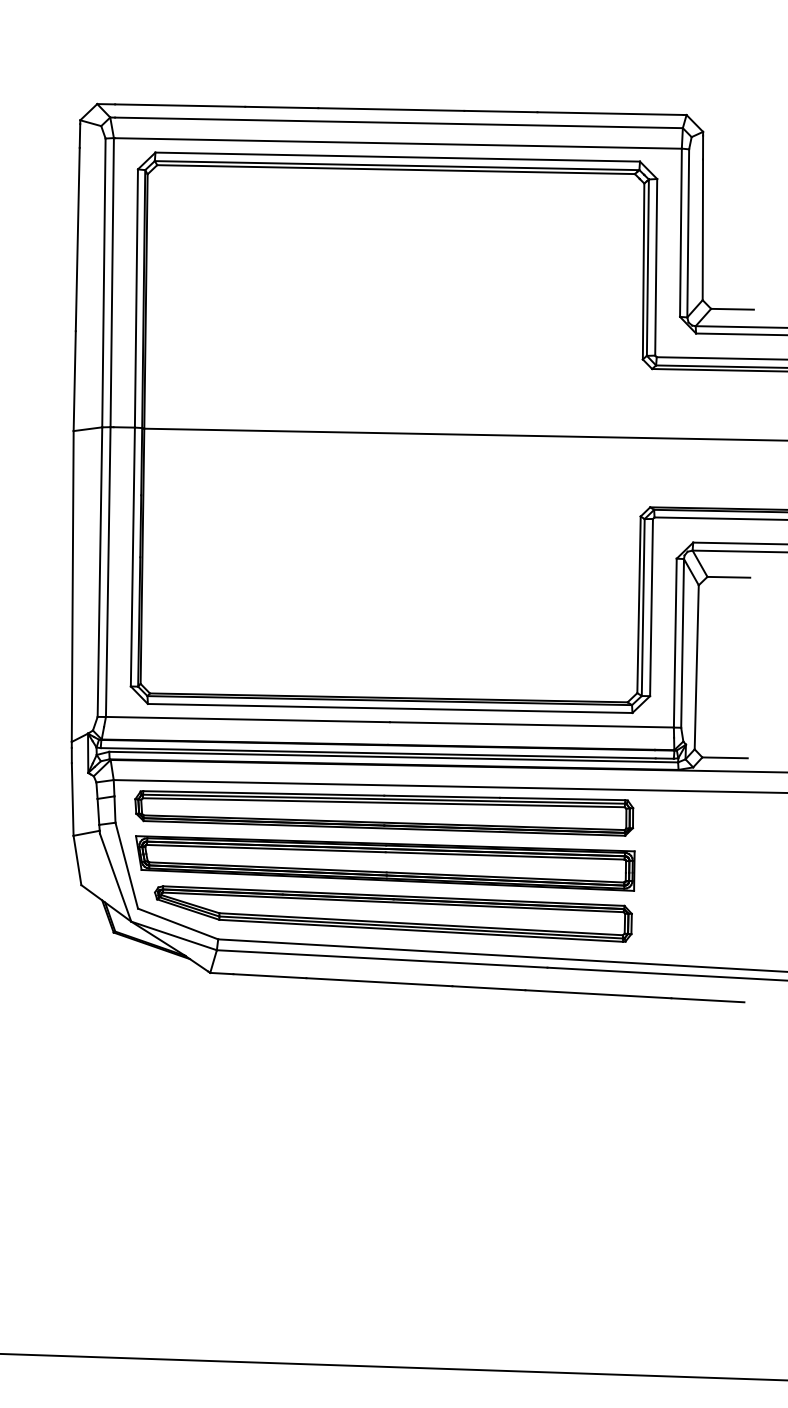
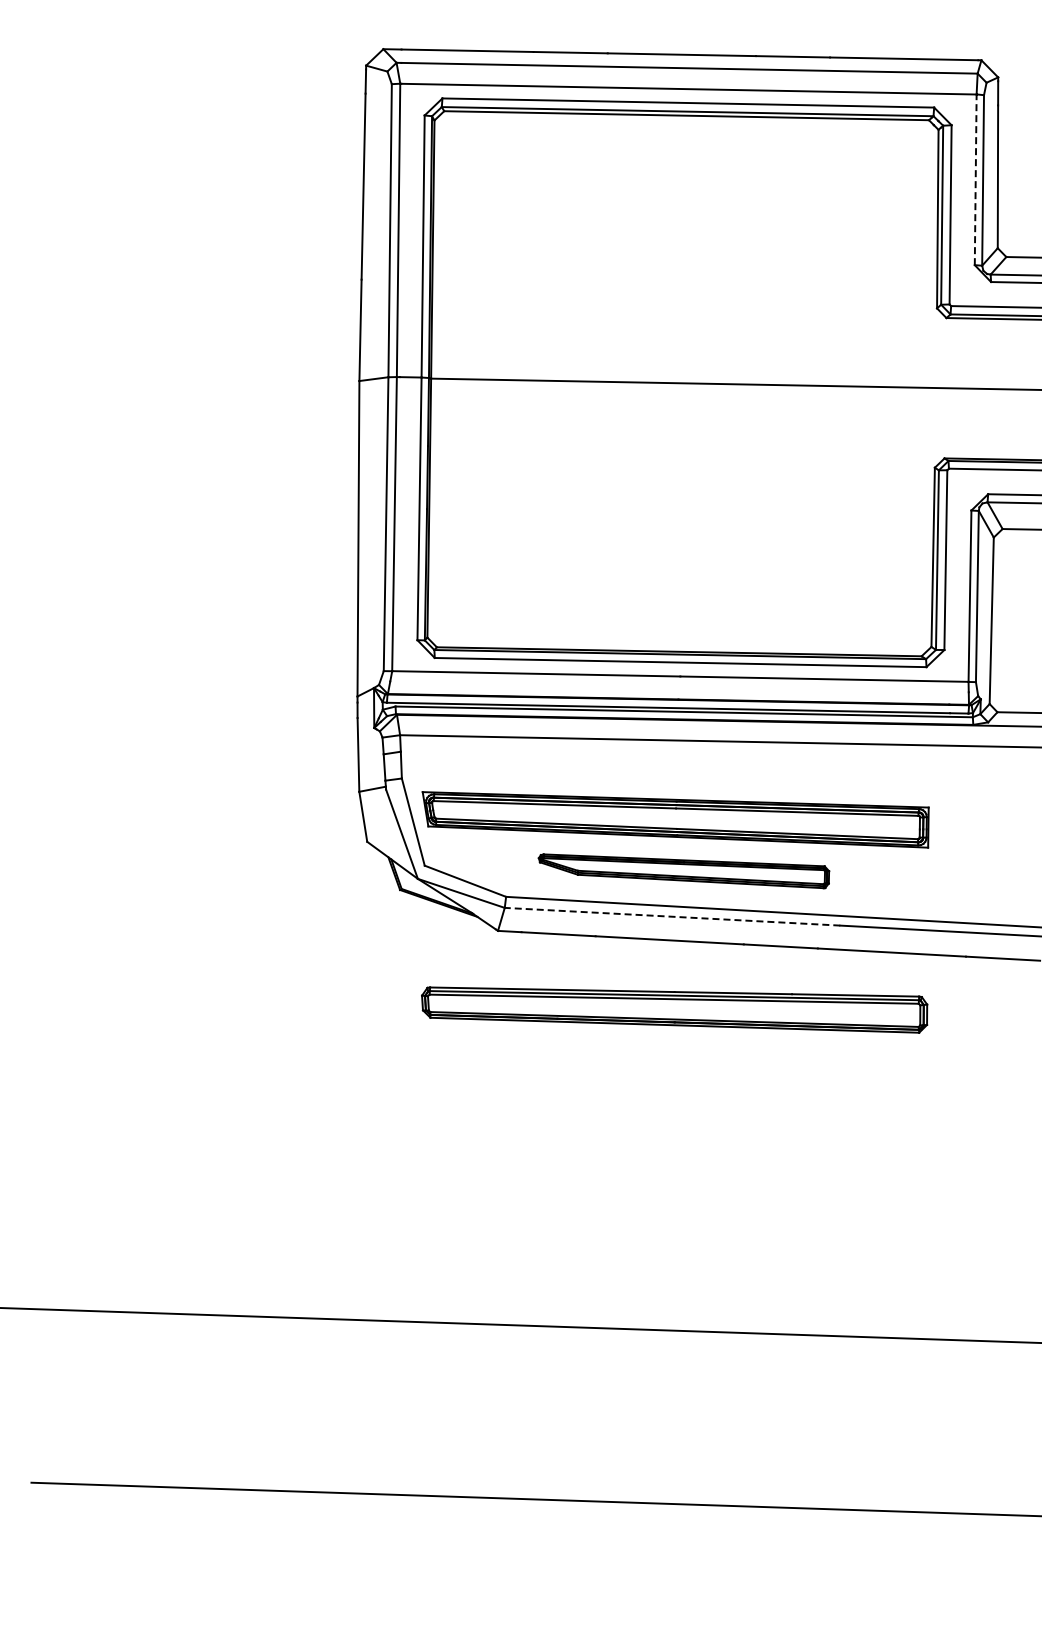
line: (680, 232) -> (975, 179), solid -> dashed
part: (384, 812) -> (674, 1009), moved
part: (393, 914) -> (683, 871), size x0.6
line: (382, 958) -> (672, 916), solid -> dashed

